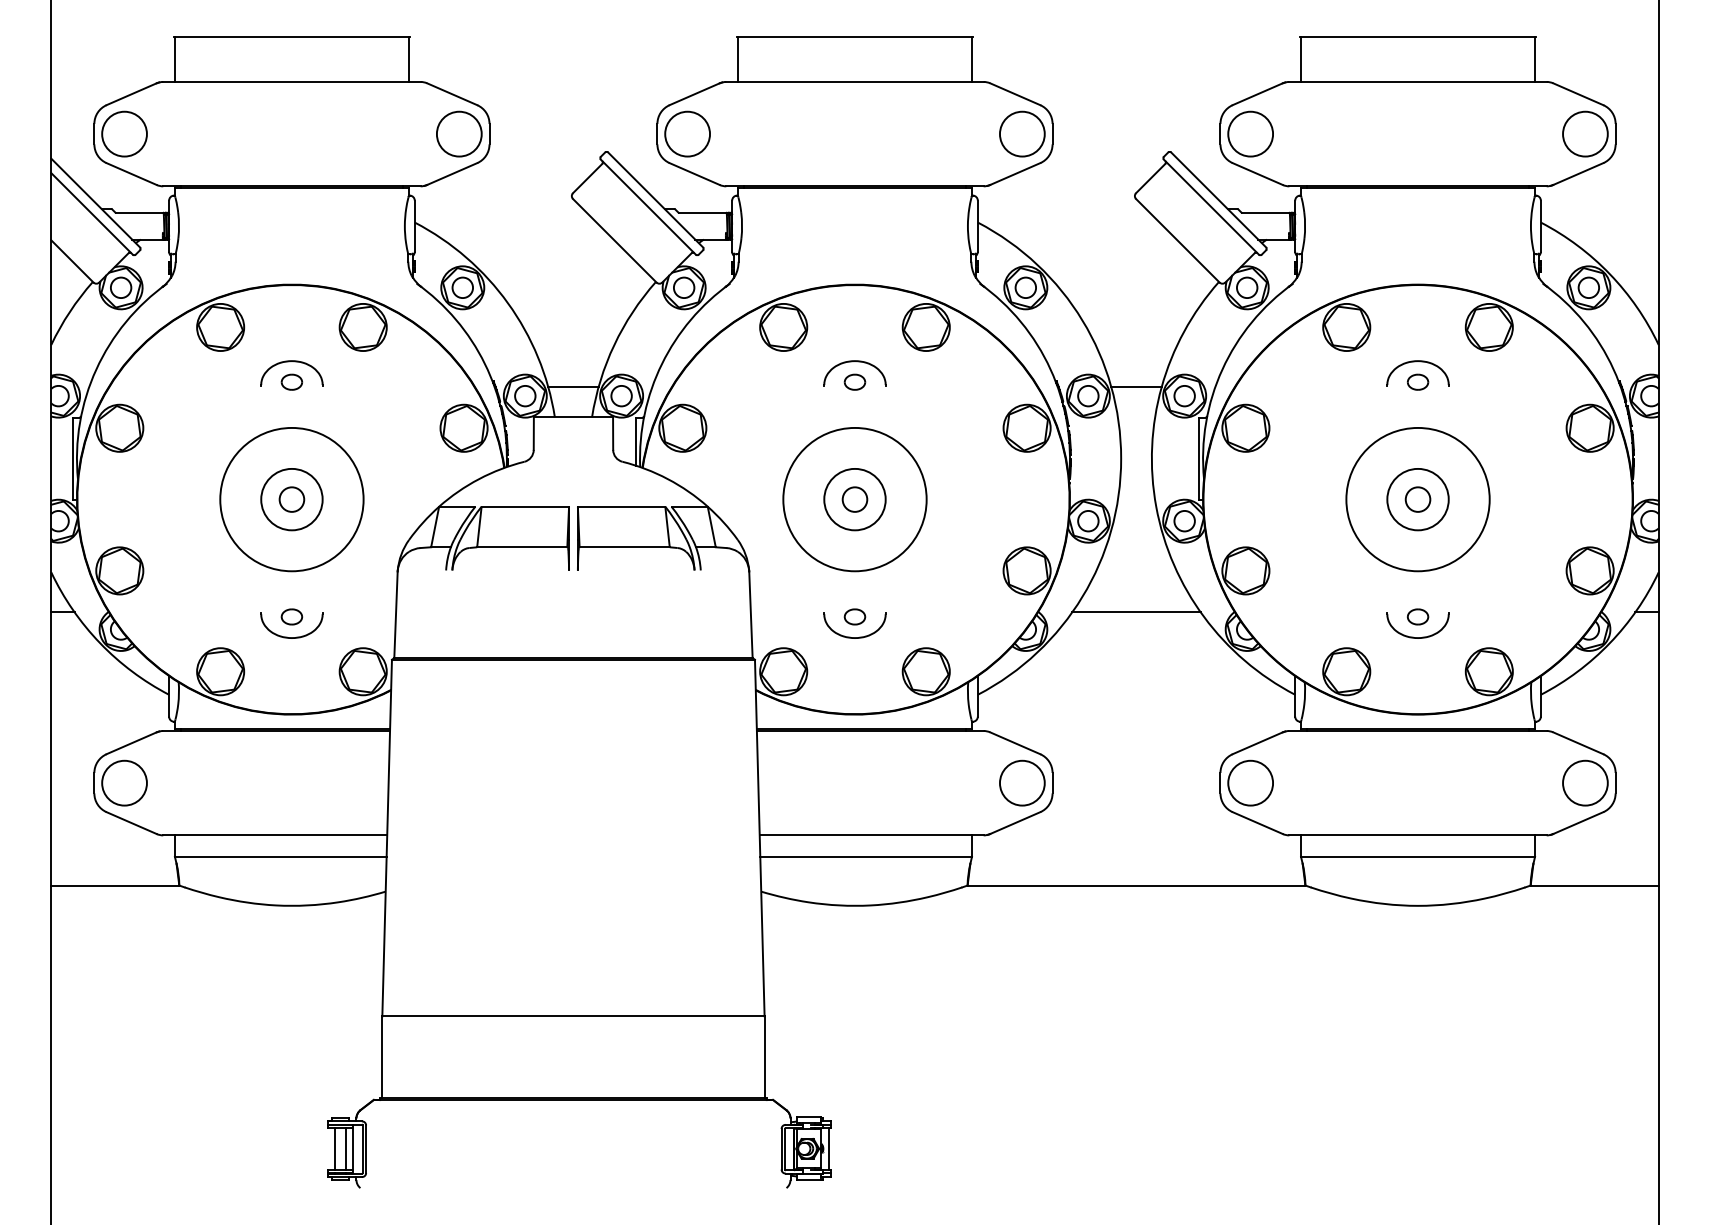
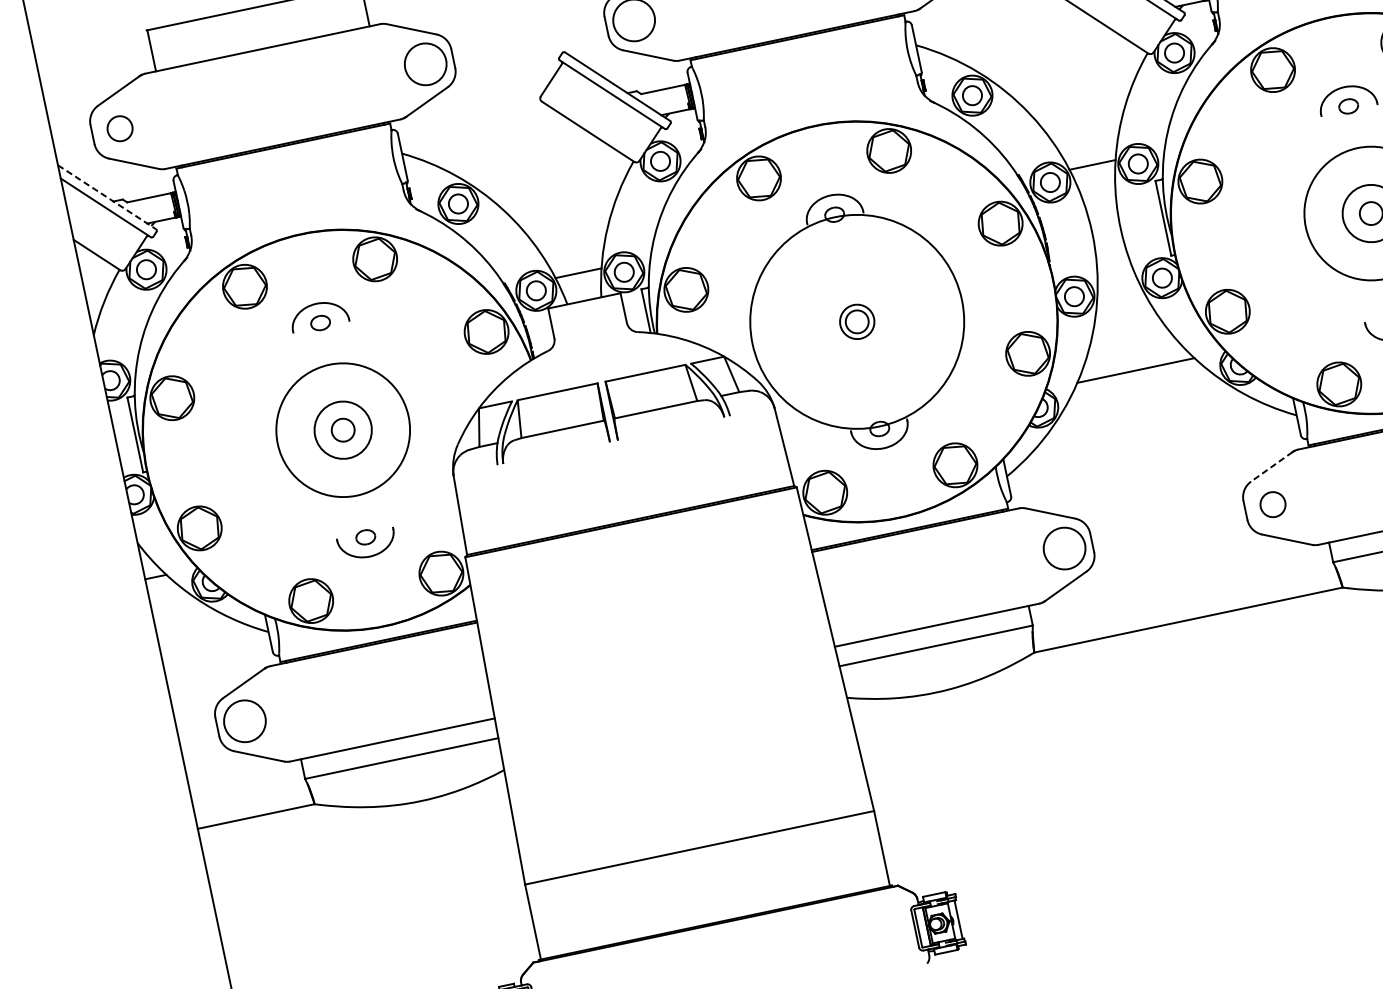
circle: (124, 133) -> (119, 128), size x0.6
line: (95, 203) -> (106, 197), solid -> dashed
circle: (854, 499) -> (856, 321), size x0.6
circle: (854, 499) -> (856, 321), size x1.6
line: (1257, 743) -> (1271, 467), solid -> dashed
circle: (1250, 782) -> (1272, 504), size x0.6

